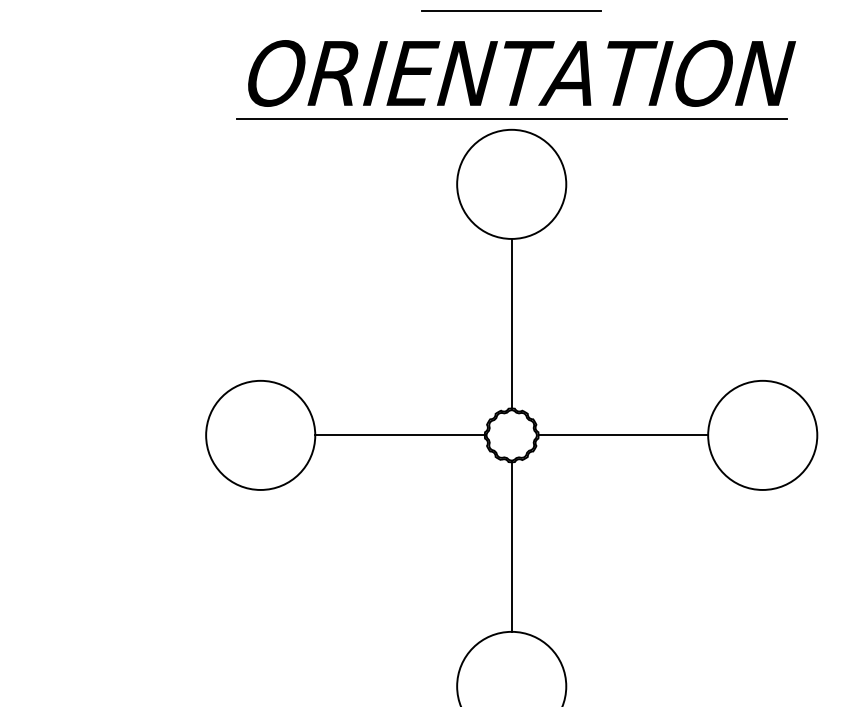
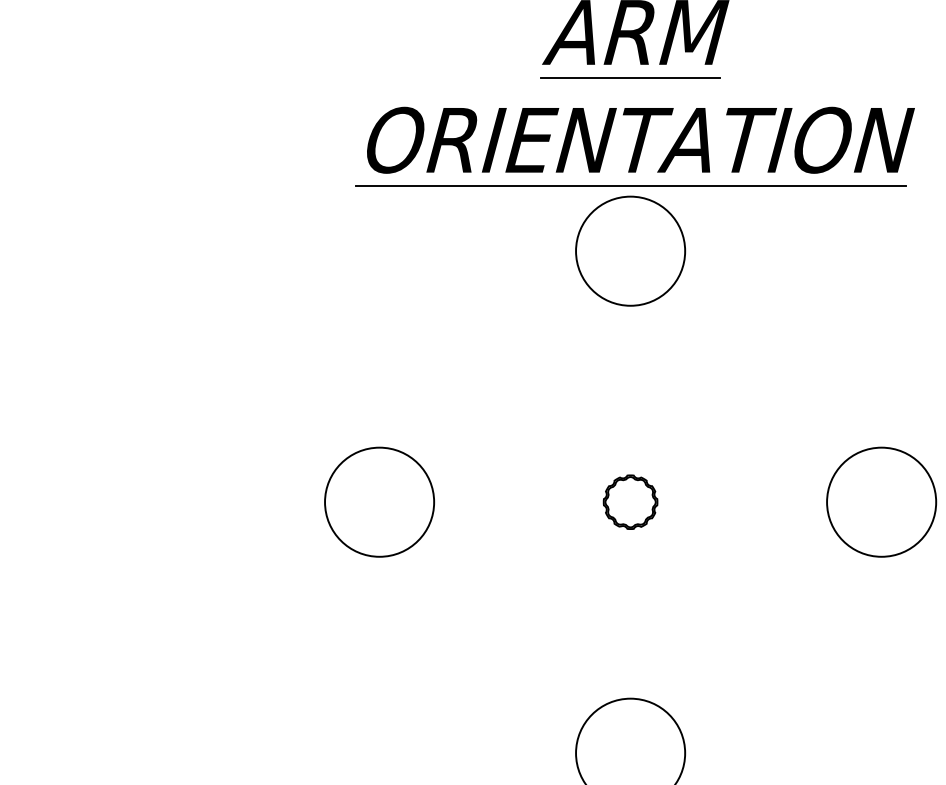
line: (511, 323) -> (630, 390), removed
line: (399, 435) -> (518, 502), removed
line: (623, 435) -> (742, 502), removed
line: (511, 546) -> (630, 613), removed

